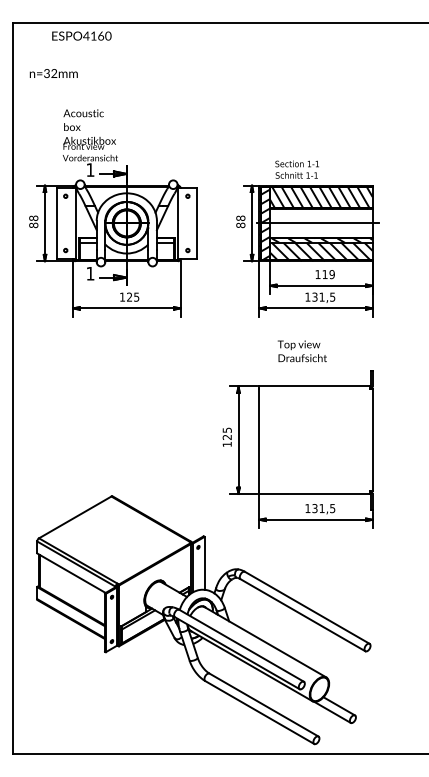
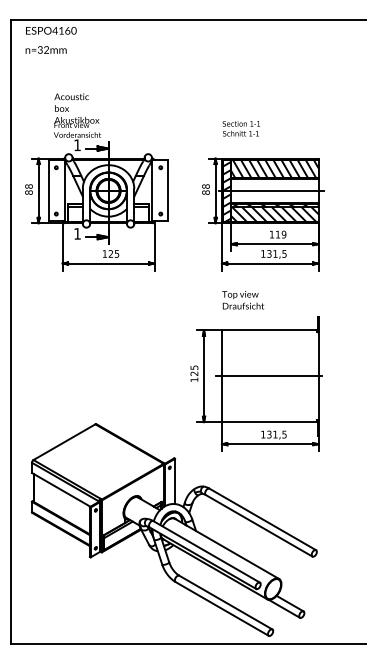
text: (81, 35) -> (51, 30), moved
text: (53, 73) -> (45, 49), moved
text: (296, 169) -> (240, 128), moved
text: (301, 351) -> (242, 300), moved
line: (314, 440) -> (268, 376), added

